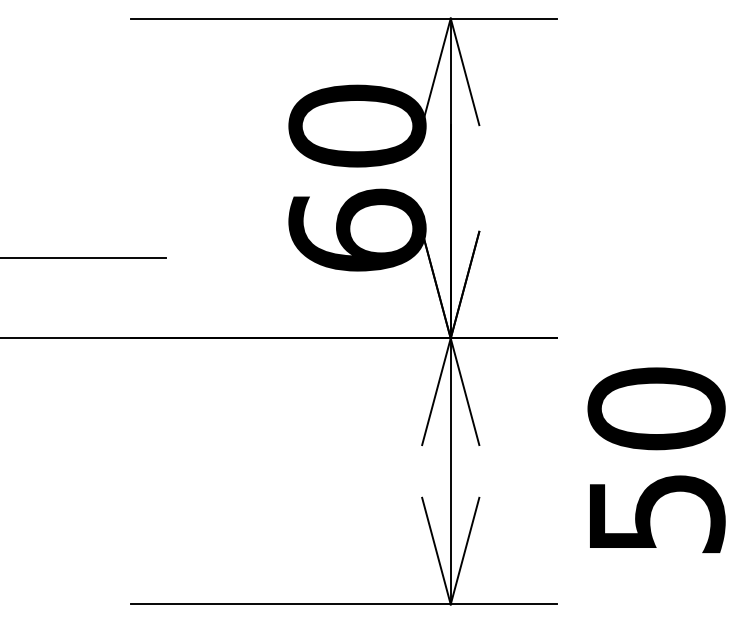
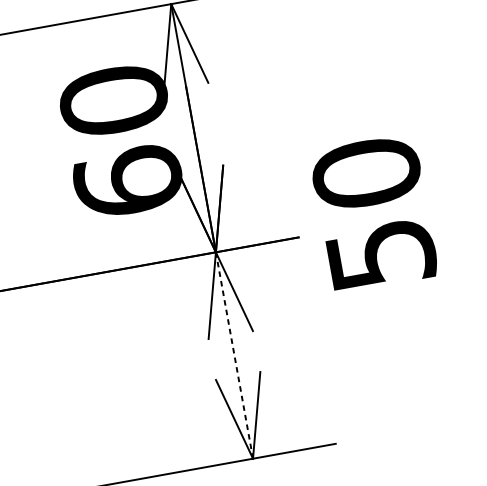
text: (656, 459) -> (373, 212), moved
line: (450, 471) -> (234, 355), solid -> dashed

